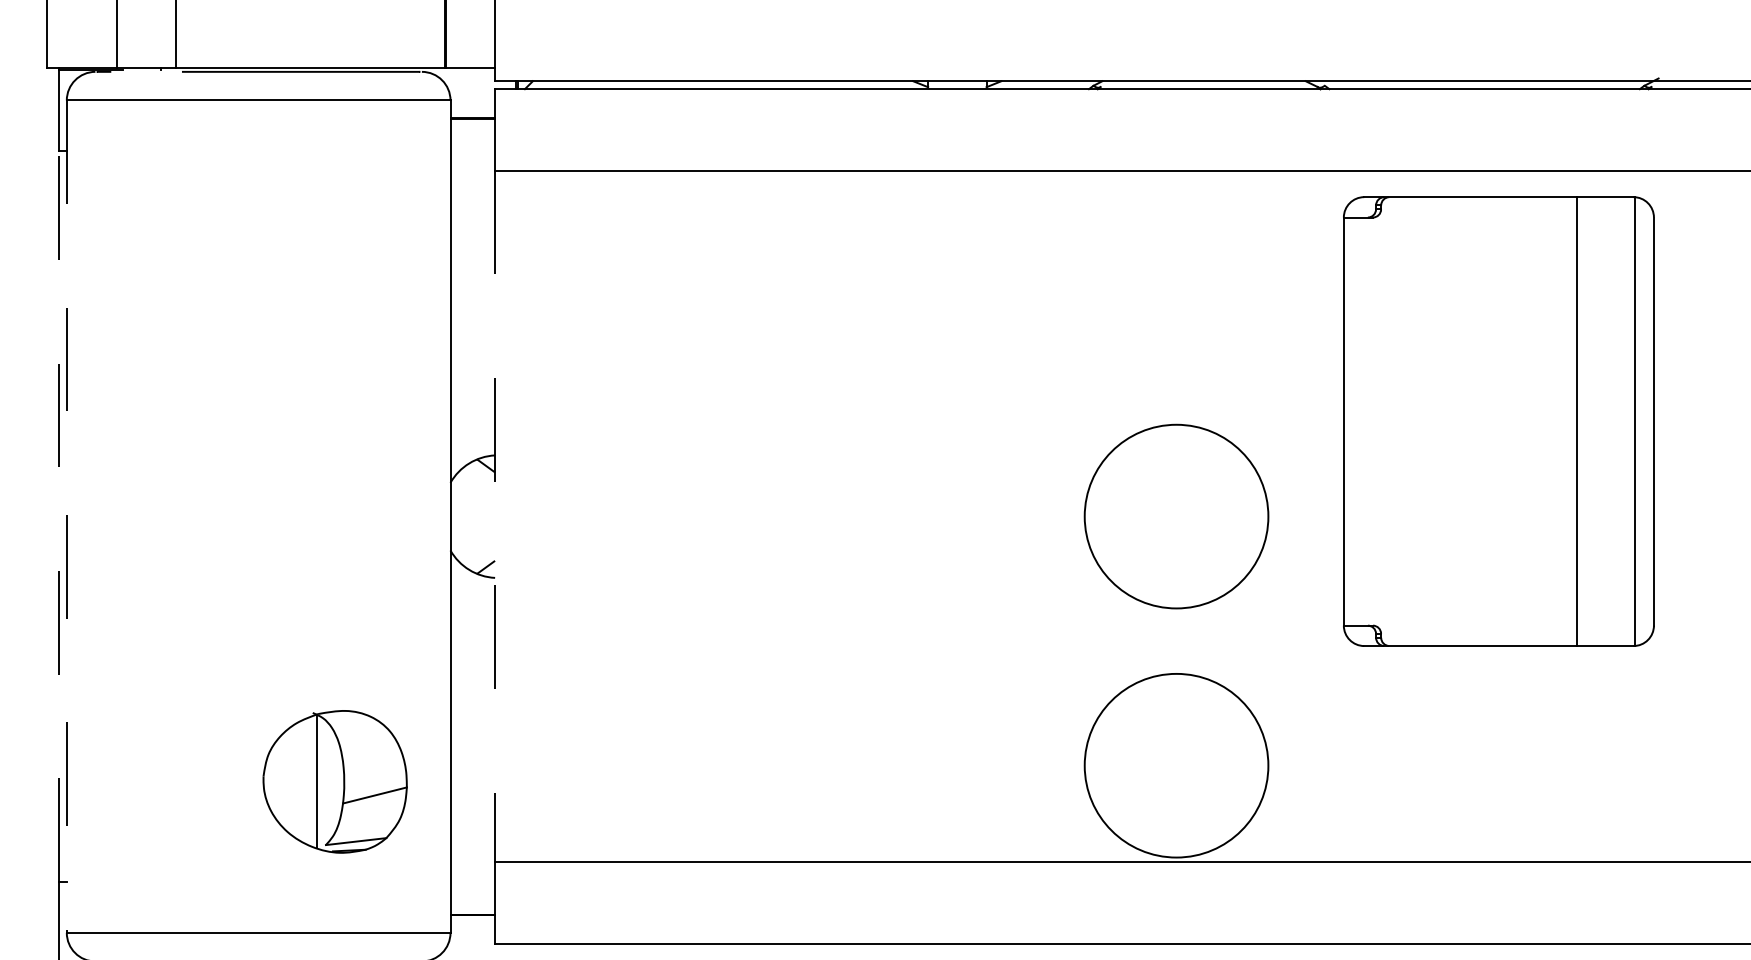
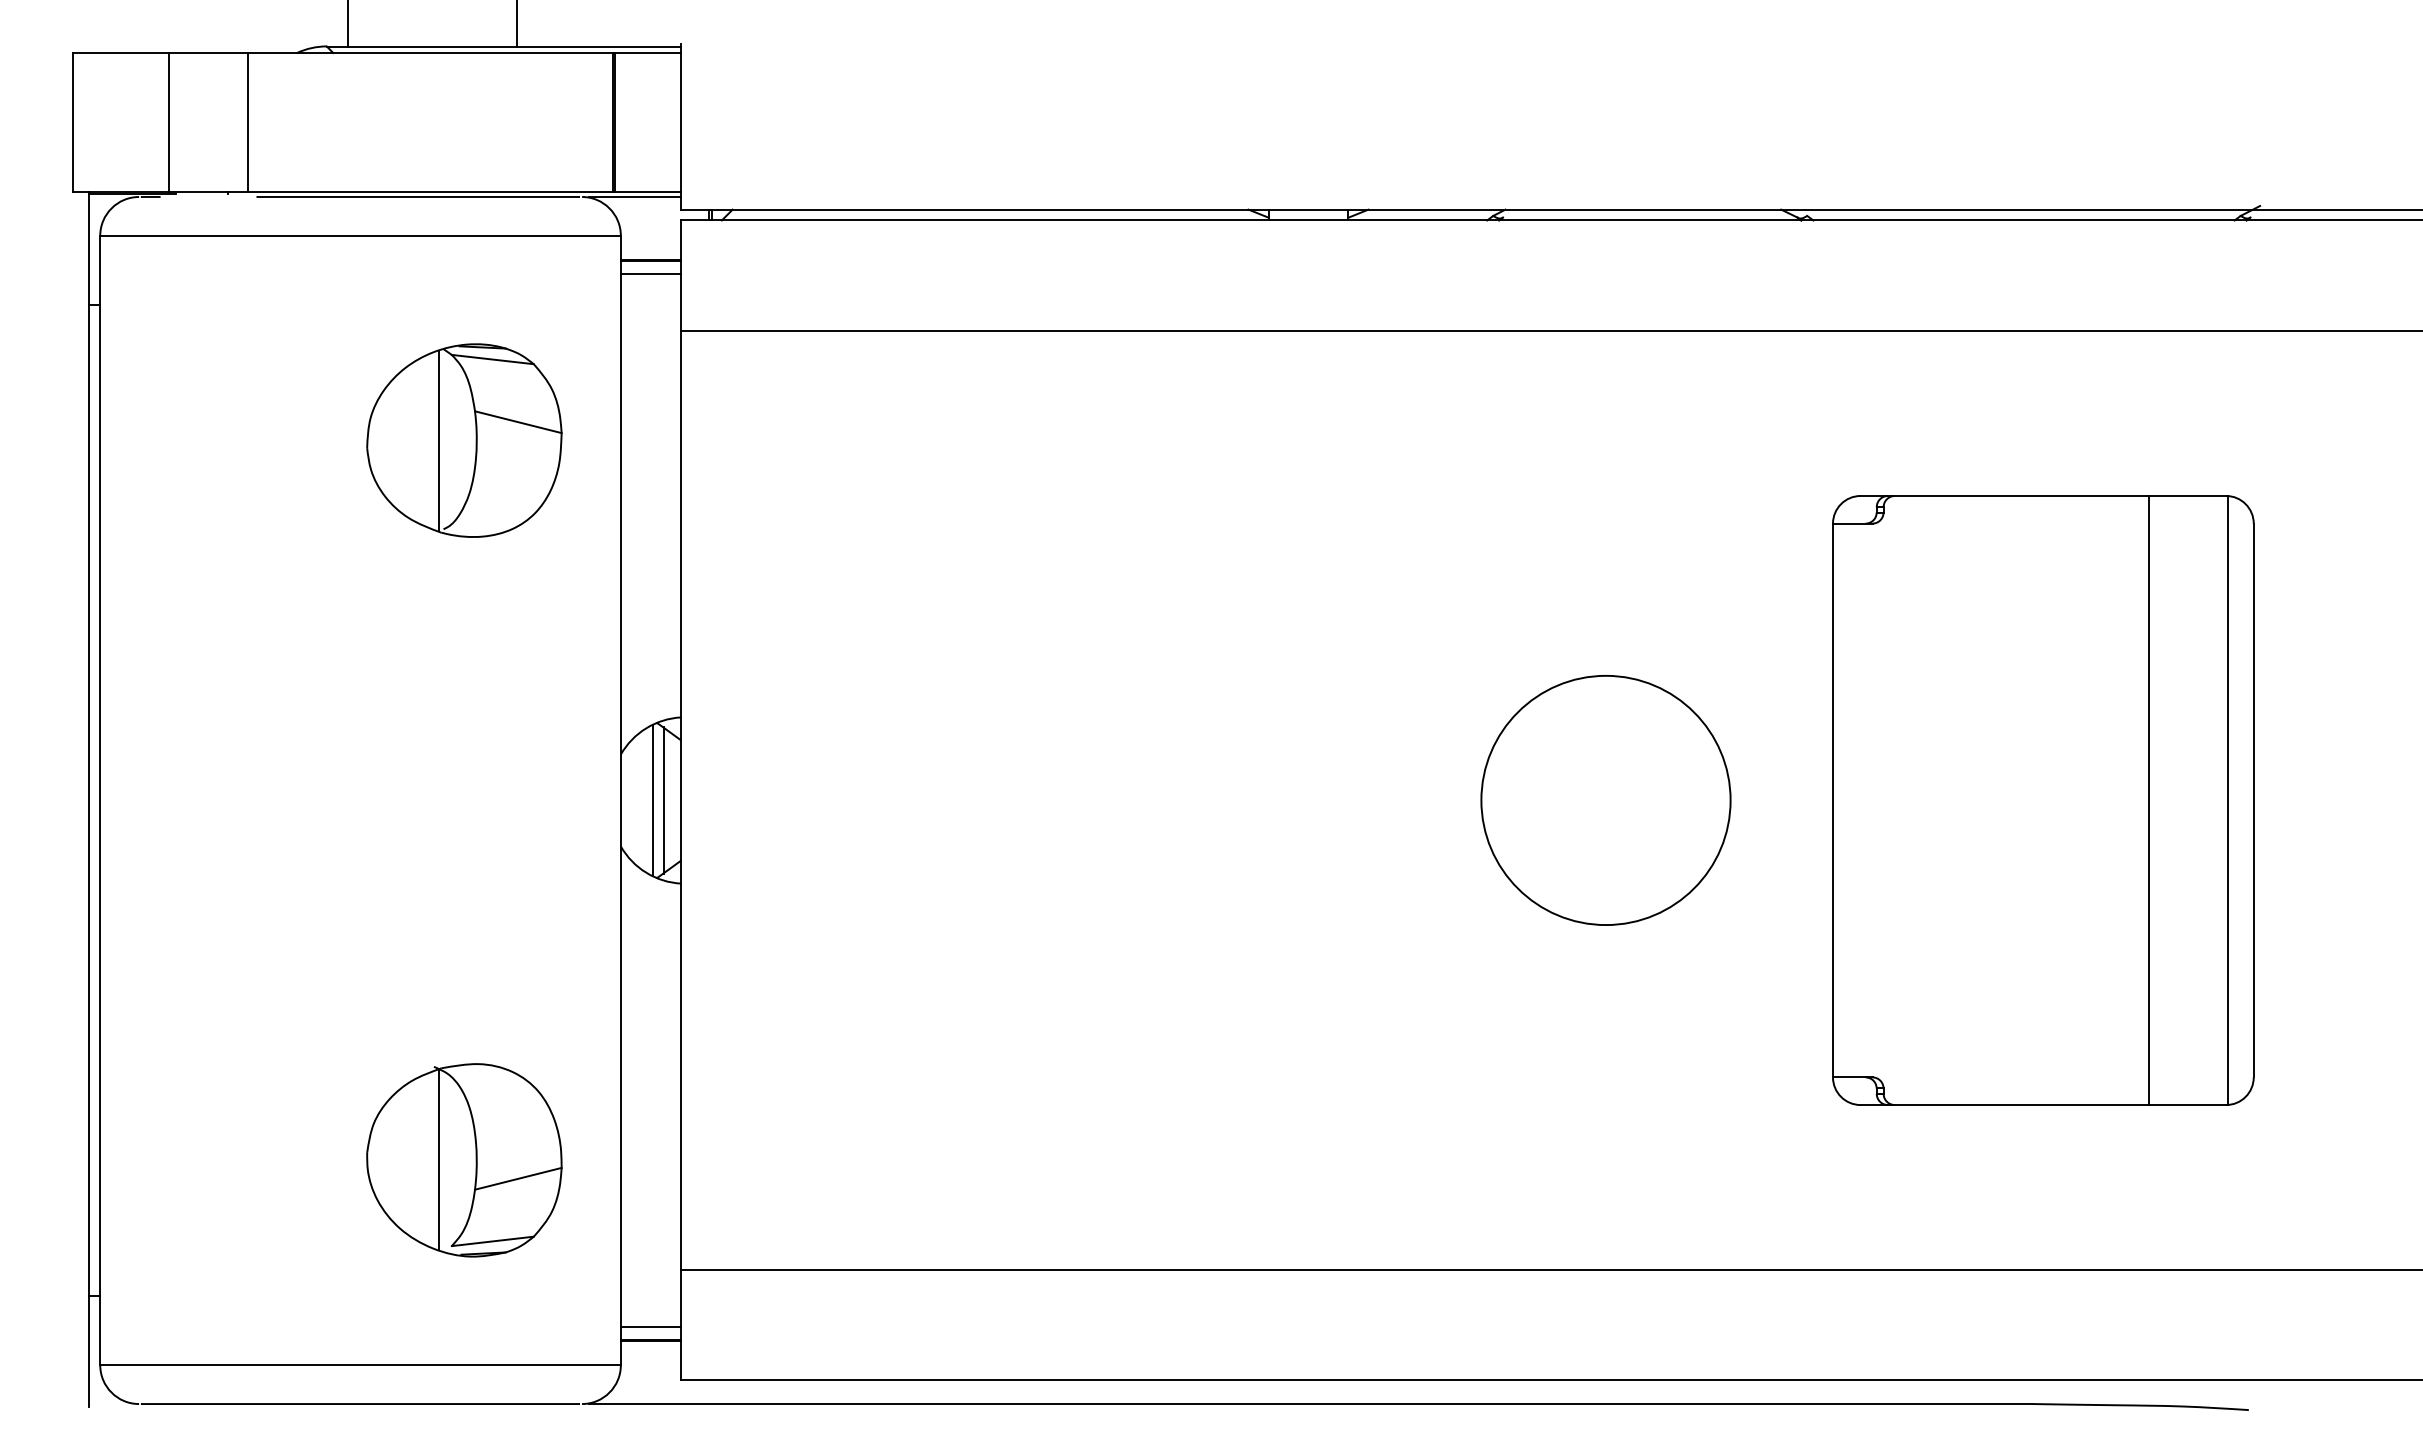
line: (460, 71) -> (634, 196), added
line: (472, 128) -> (650, 274), added
part: (335, 251) -> (464, 440), added
part: (1498, 421) -> (2043, 800), moved
line: (58, 516) -> (89, 800), dashed -> solid
line: (67, 516) -> (100, 800), dashed -> solid
line: (473, 516) -> (652, 800), added
line: (482, 516) -> (664, 800), added
line: (495, 517) -> (681, 801), dashed -> solid
circle: (1176, 765) -> (1605, 1138), removed
line: (472, 904) -> (650, 1326), added

